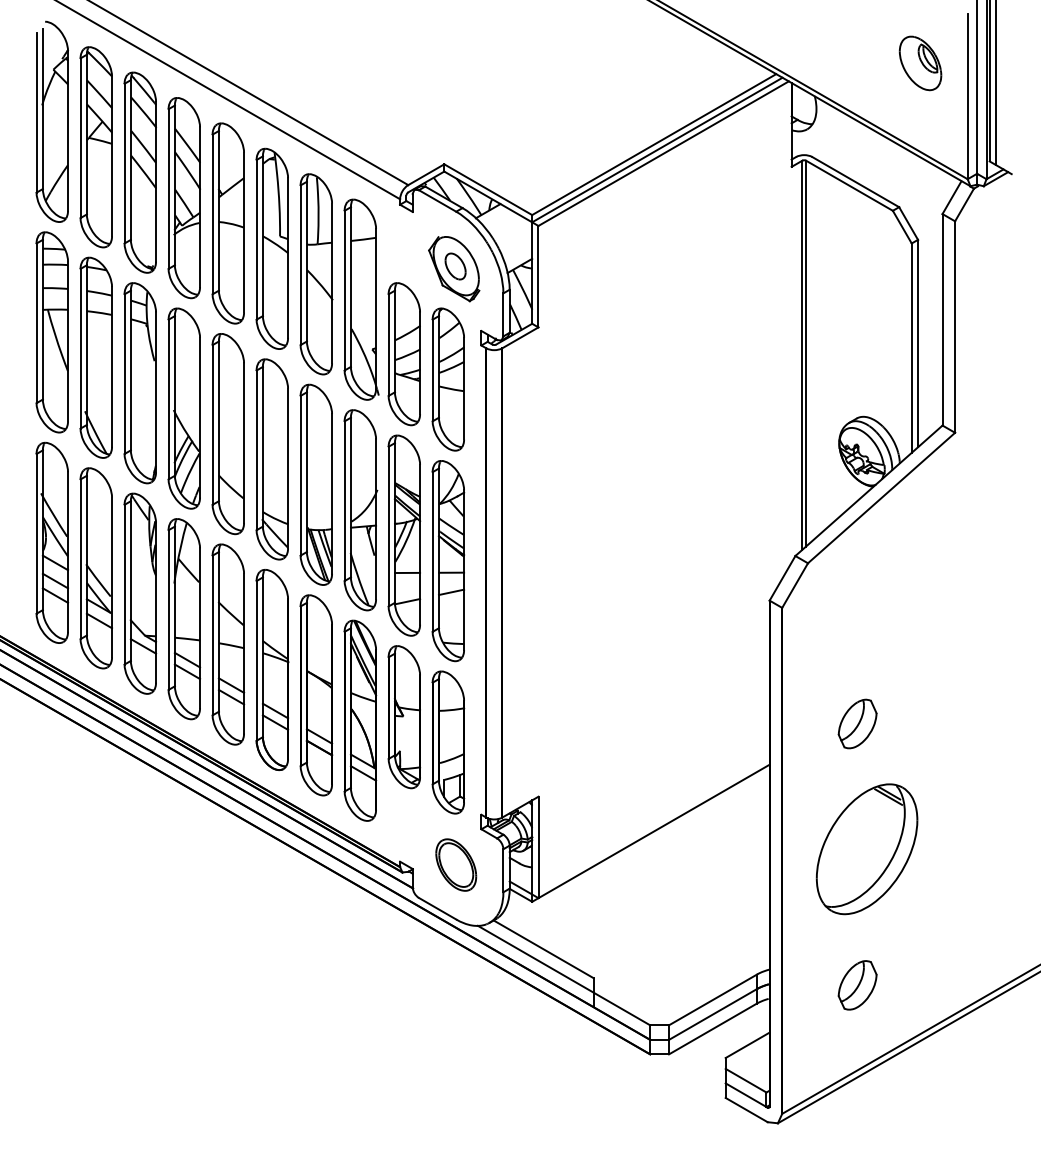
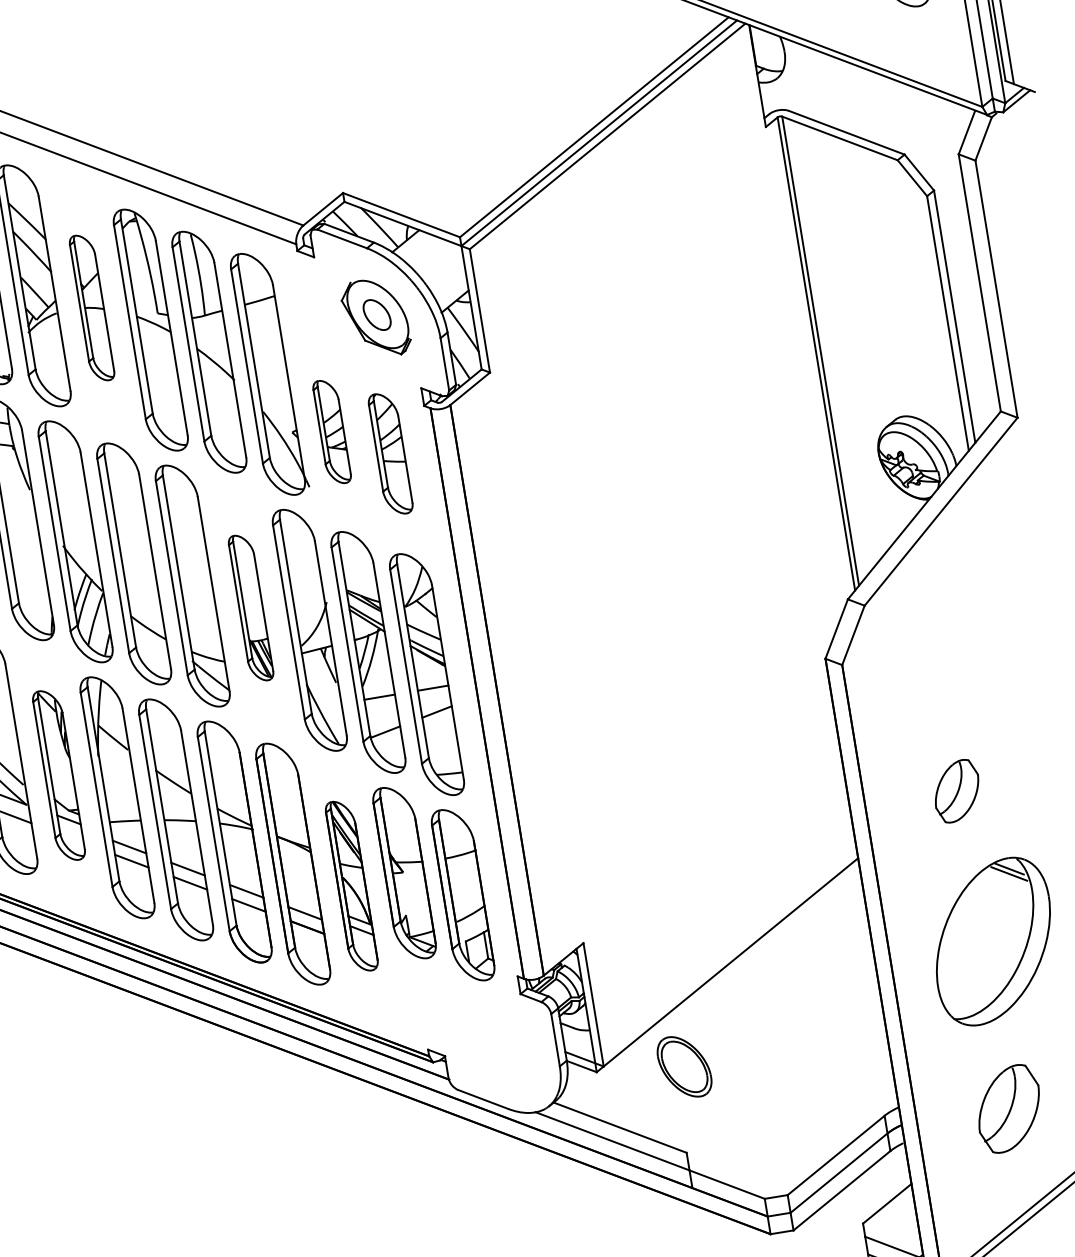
part: (227, 223) -> (91, 308), size x0.6
part: (403, 354) -> (331, 432), size x0.6
part: (447, 379) -> (389, 454), size x0.7
part: (315, 484) -> (250, 607), size x0.6
part: (140, 593) -> (59, 775), size x0.7
part: (360, 720) -> (351, 885), size x0.7
part: (456, 864) -> (684, 1066), moved
part: (857, 985) -> (1008, 1109), size x1.4

